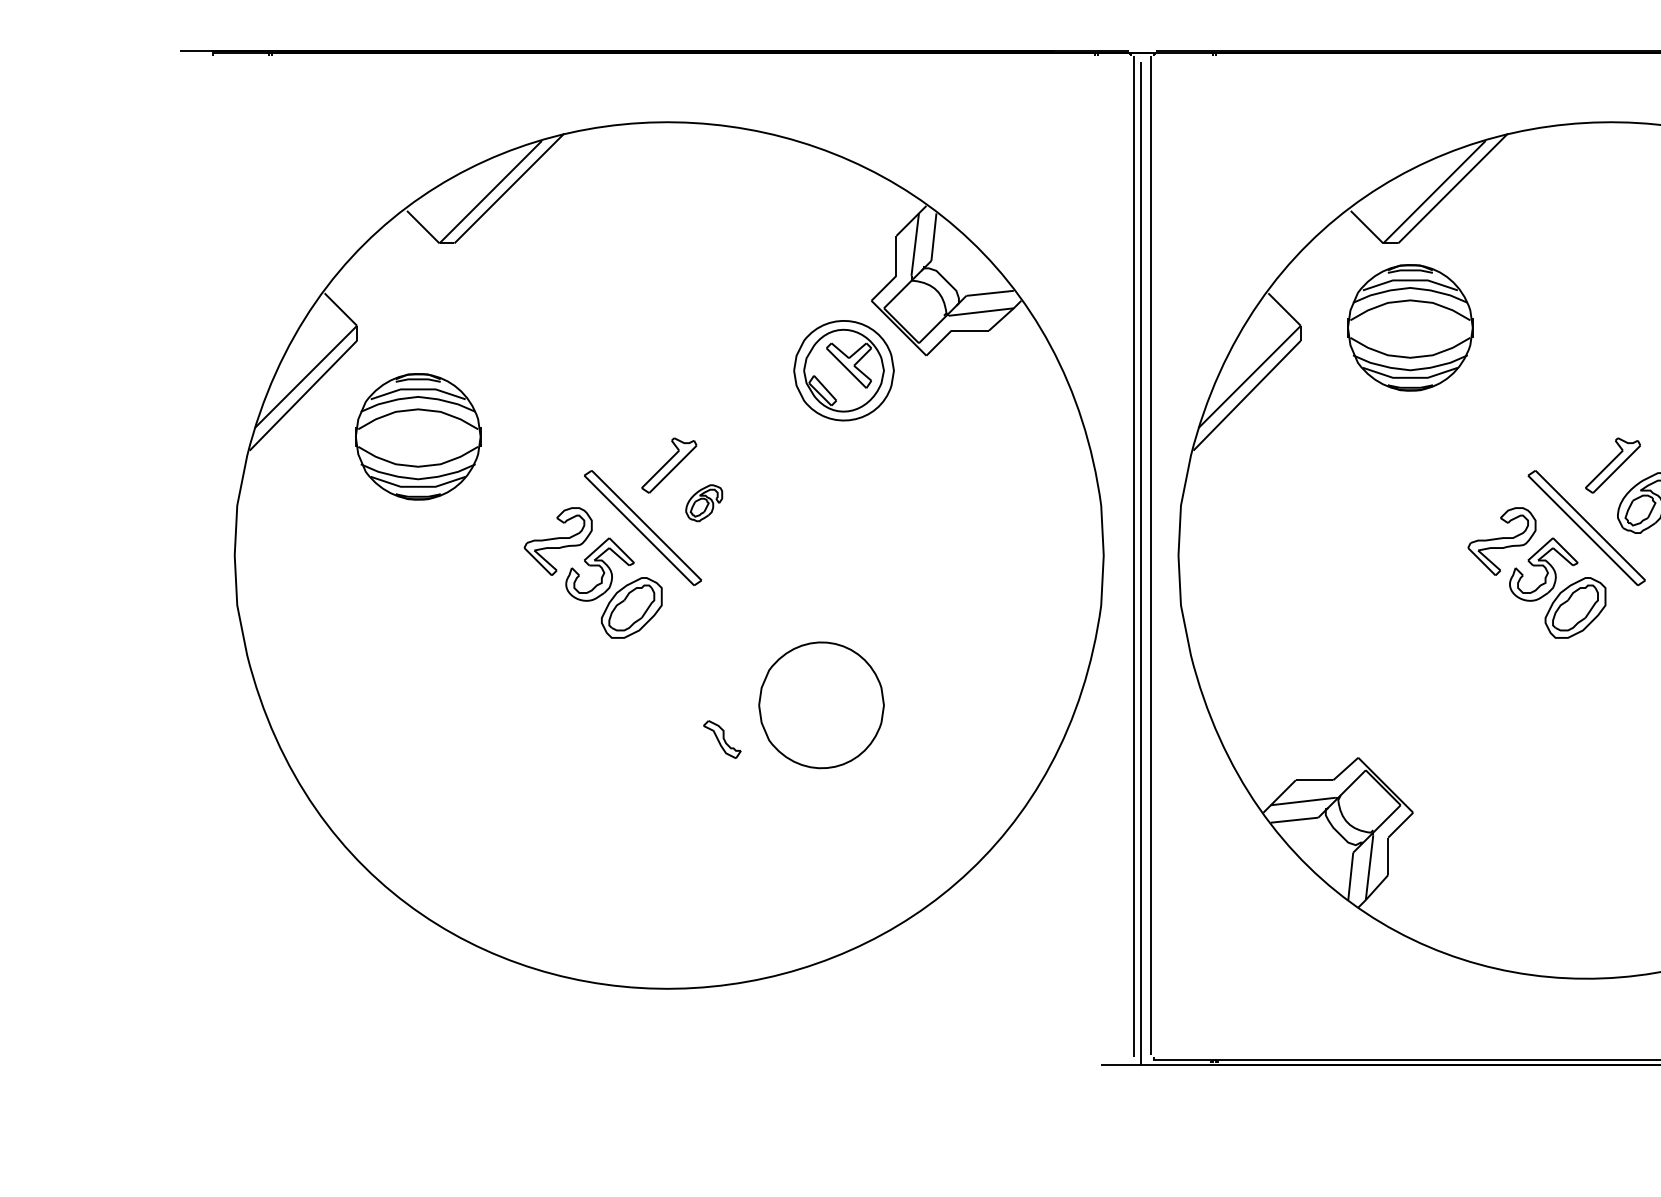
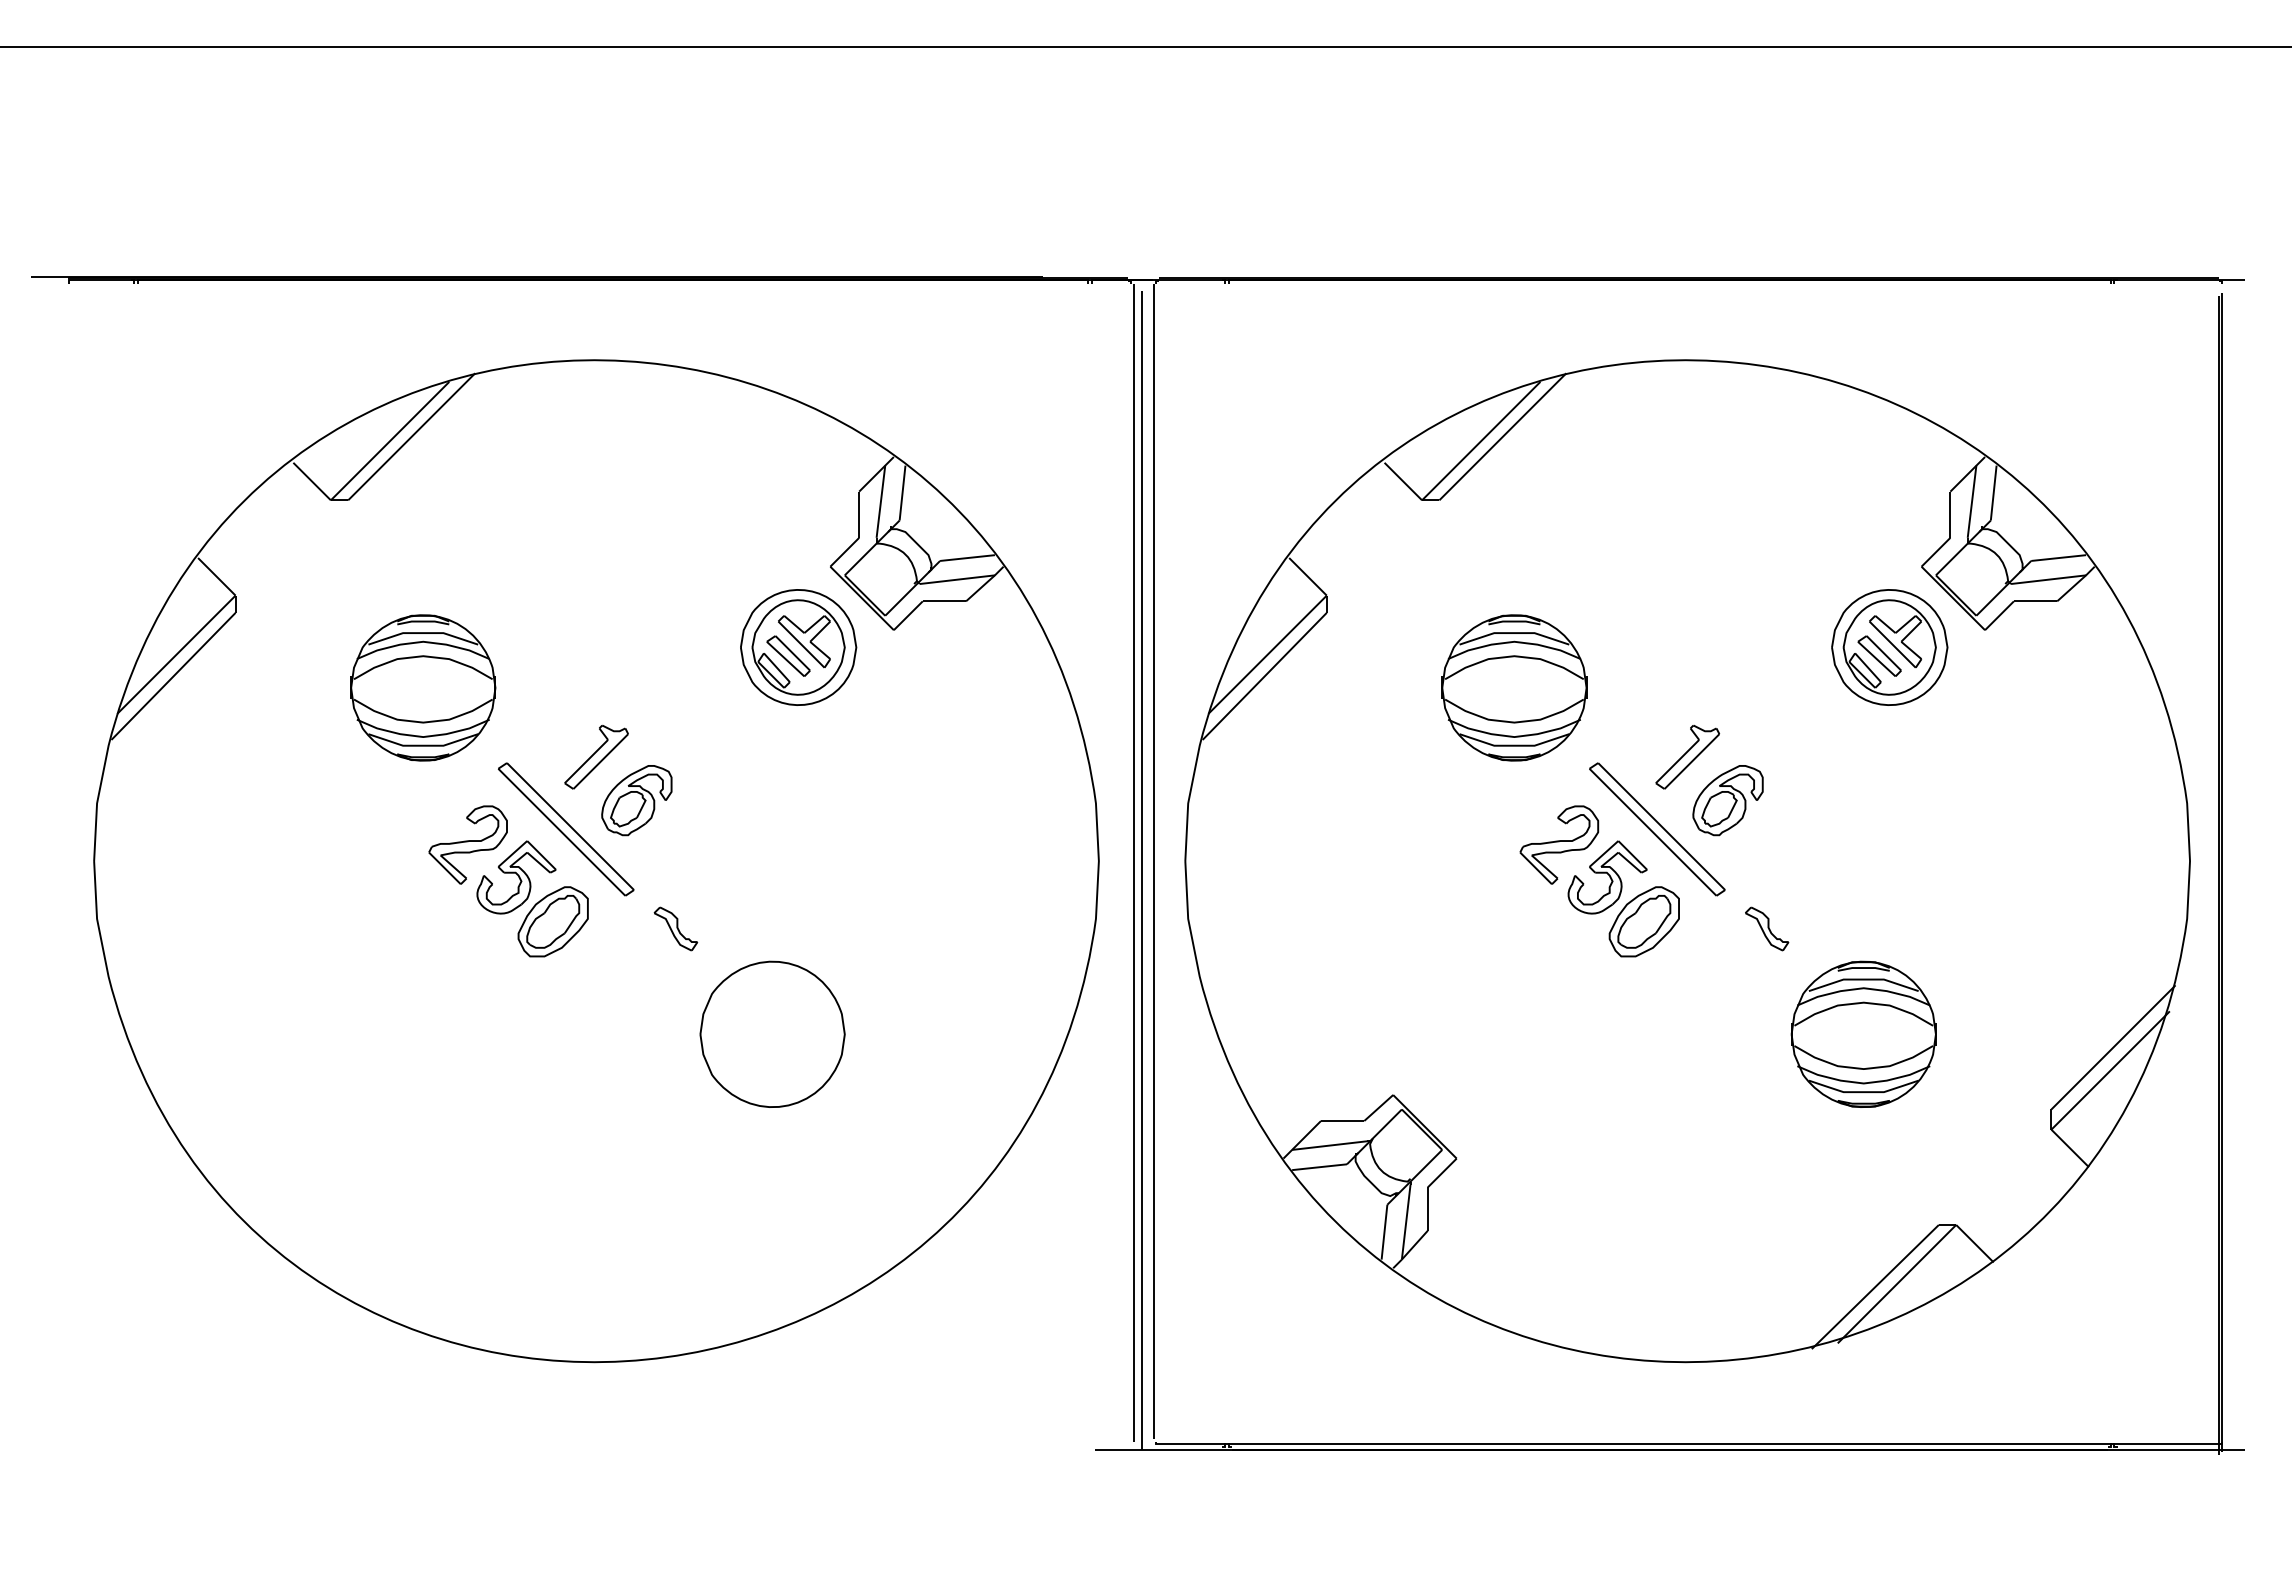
part: (1410, 327) -> (1514, 687), moved
part: (835, 377) -> (788, 655), added
part: (418, 436) -> (423, 687), moved
part: (703, 503) -> (636, 800), size x1.67
part: (721, 739) -> (675, 928), moved

